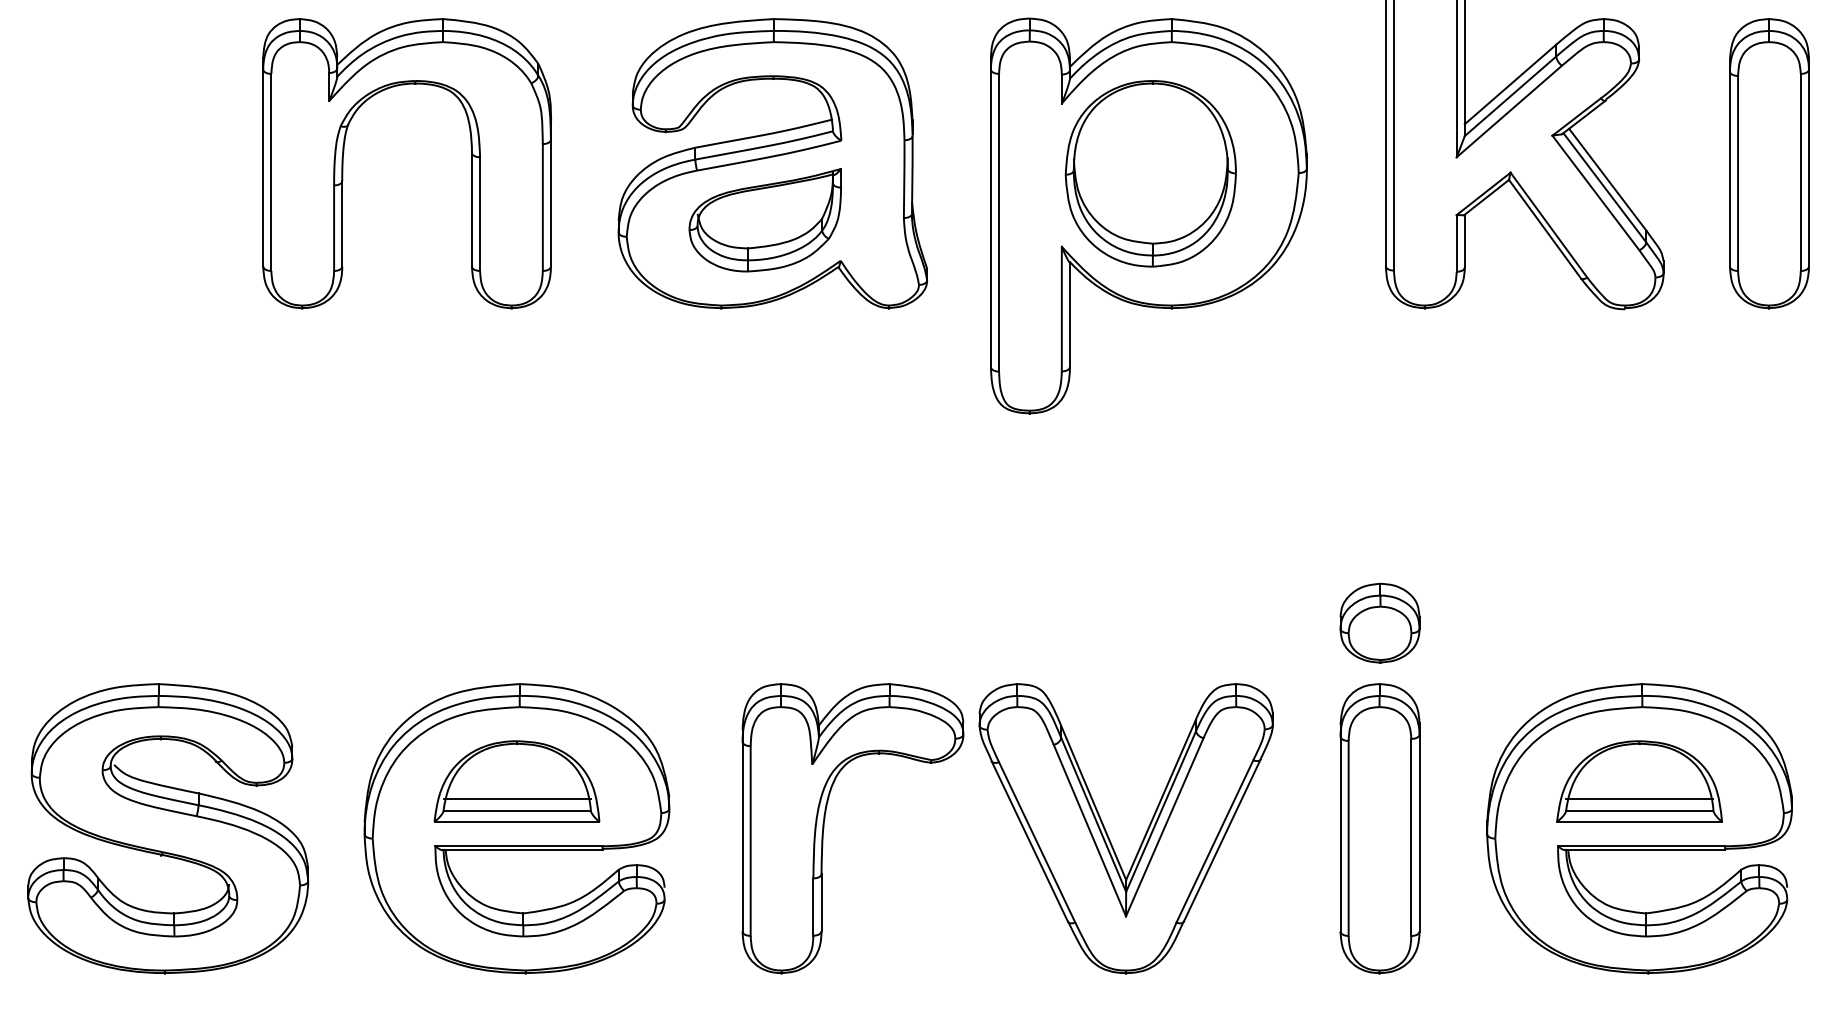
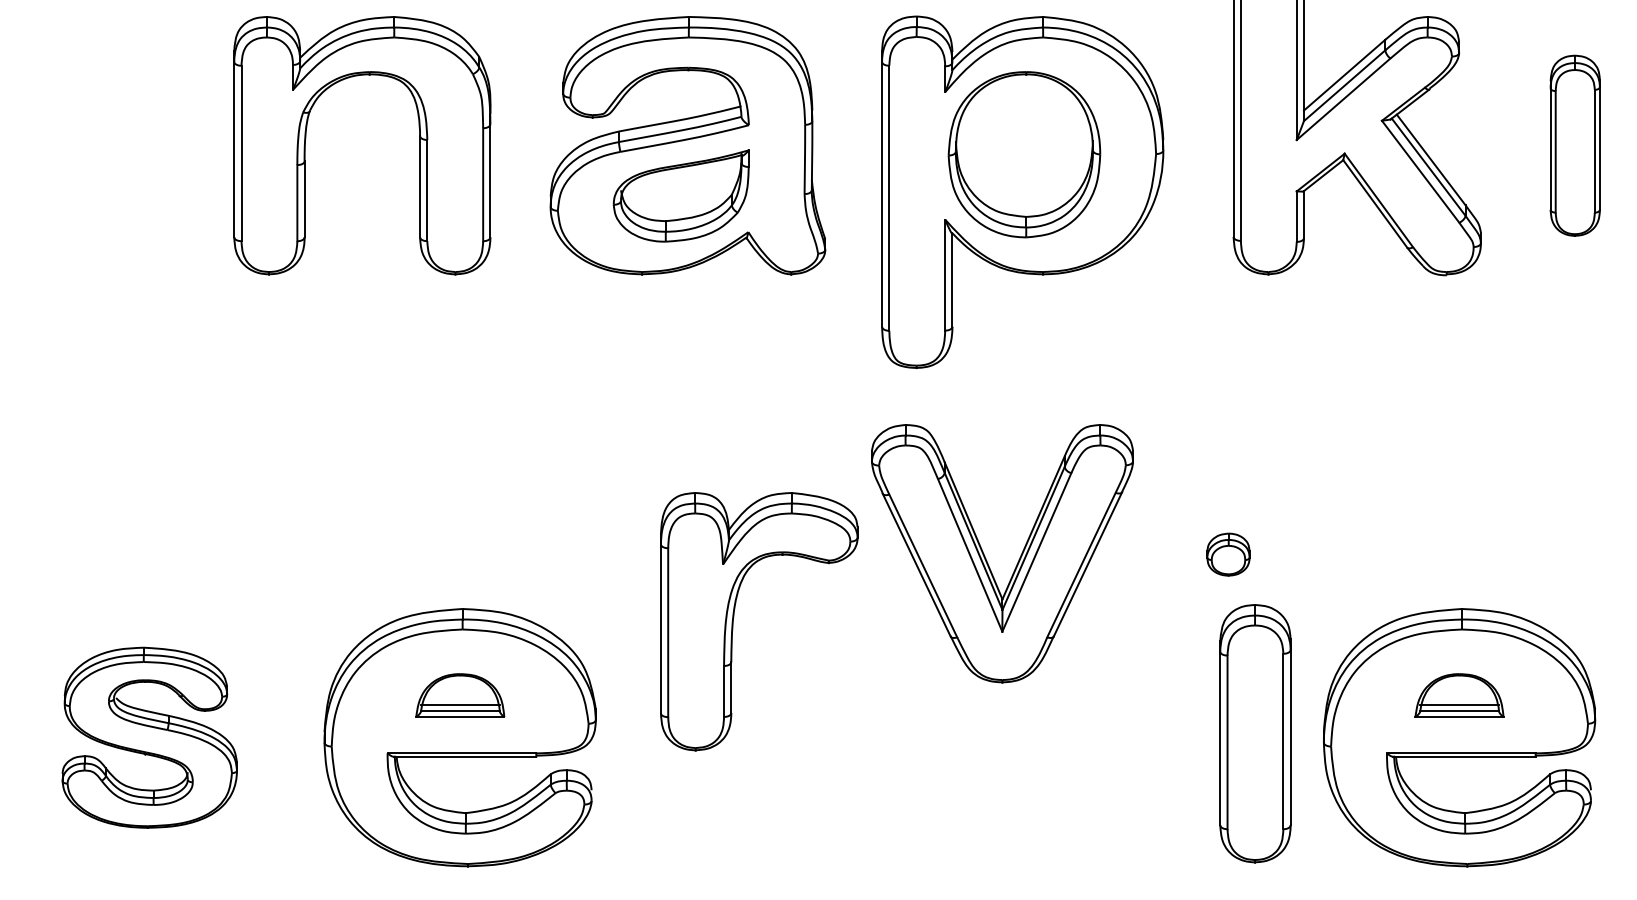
part: (1769, 163) -> (1575, 145), size x0.7
part: (1380, 622) -> (1228, 554), size x0.6
part: (517, 781) -> (460, 695), size x0.6
part: (1639, 781) -> (1459, 695), size x0.6
part: (825, 823) -> (734, 617), moved
part: (168, 828) -> (149, 737), size x0.7
part: (1380, 828) -> (1255, 733), moved
part: (1109, 836) -> (987, 560), moved

